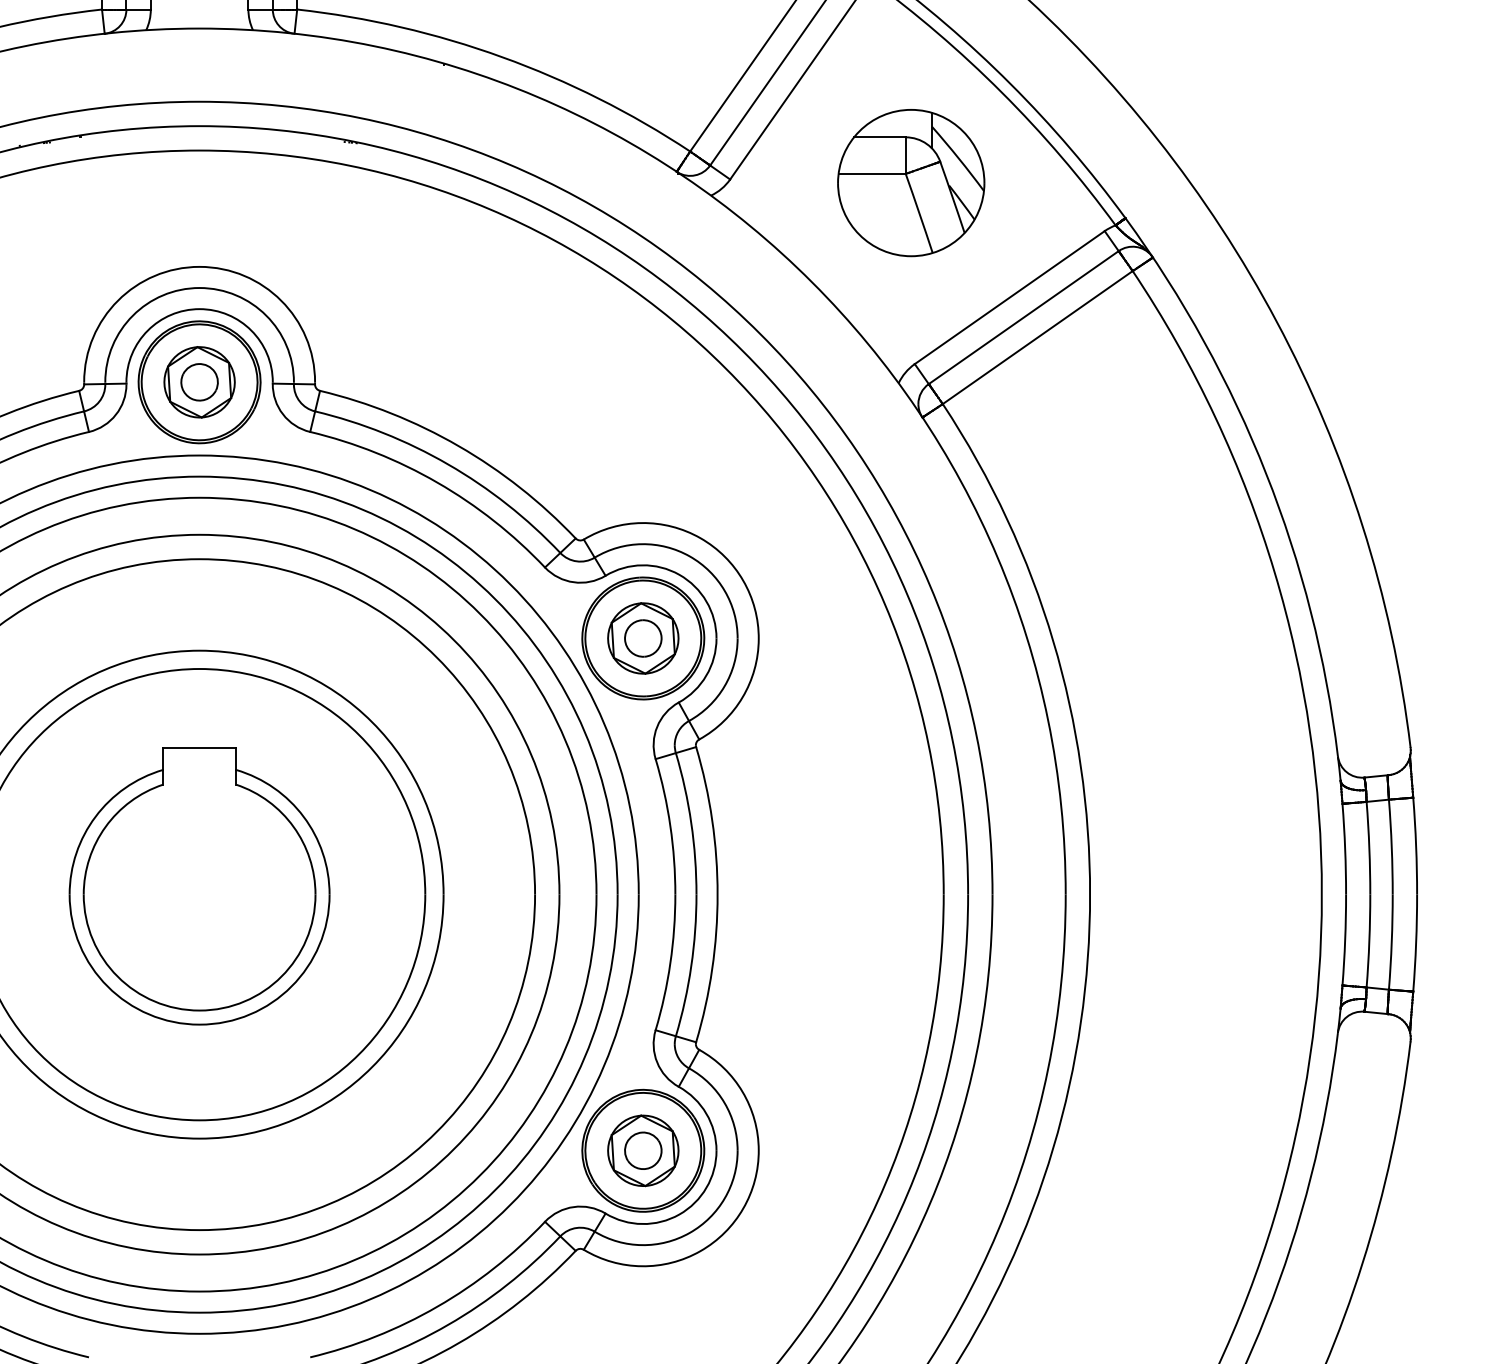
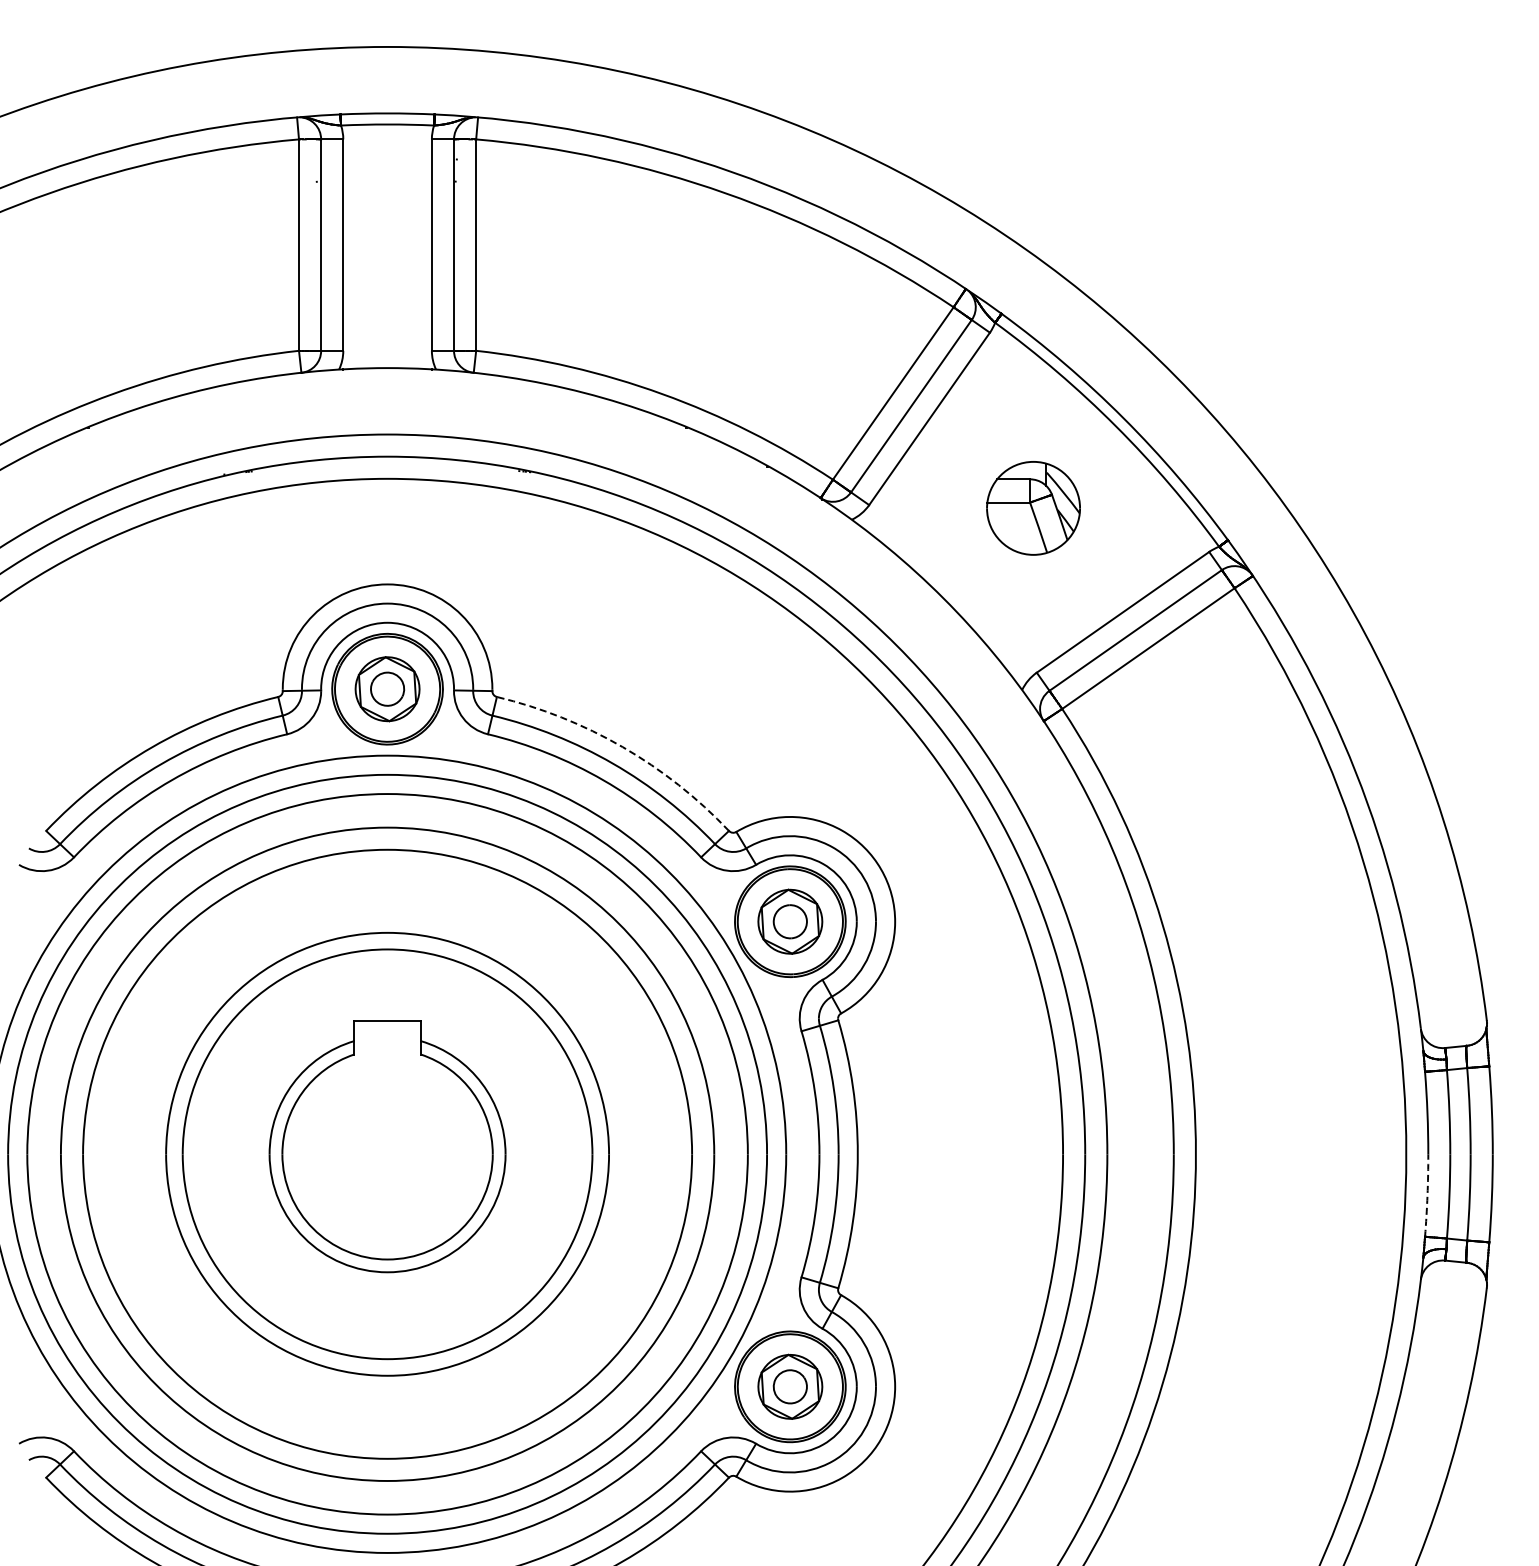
part: (911, 183) -> (1033, 508), size x0.7
arc: (458, 446) -> (622, 747), solid -> dashed
arc: (1345, 940) -> (1427, 1195), solid -> dashed

